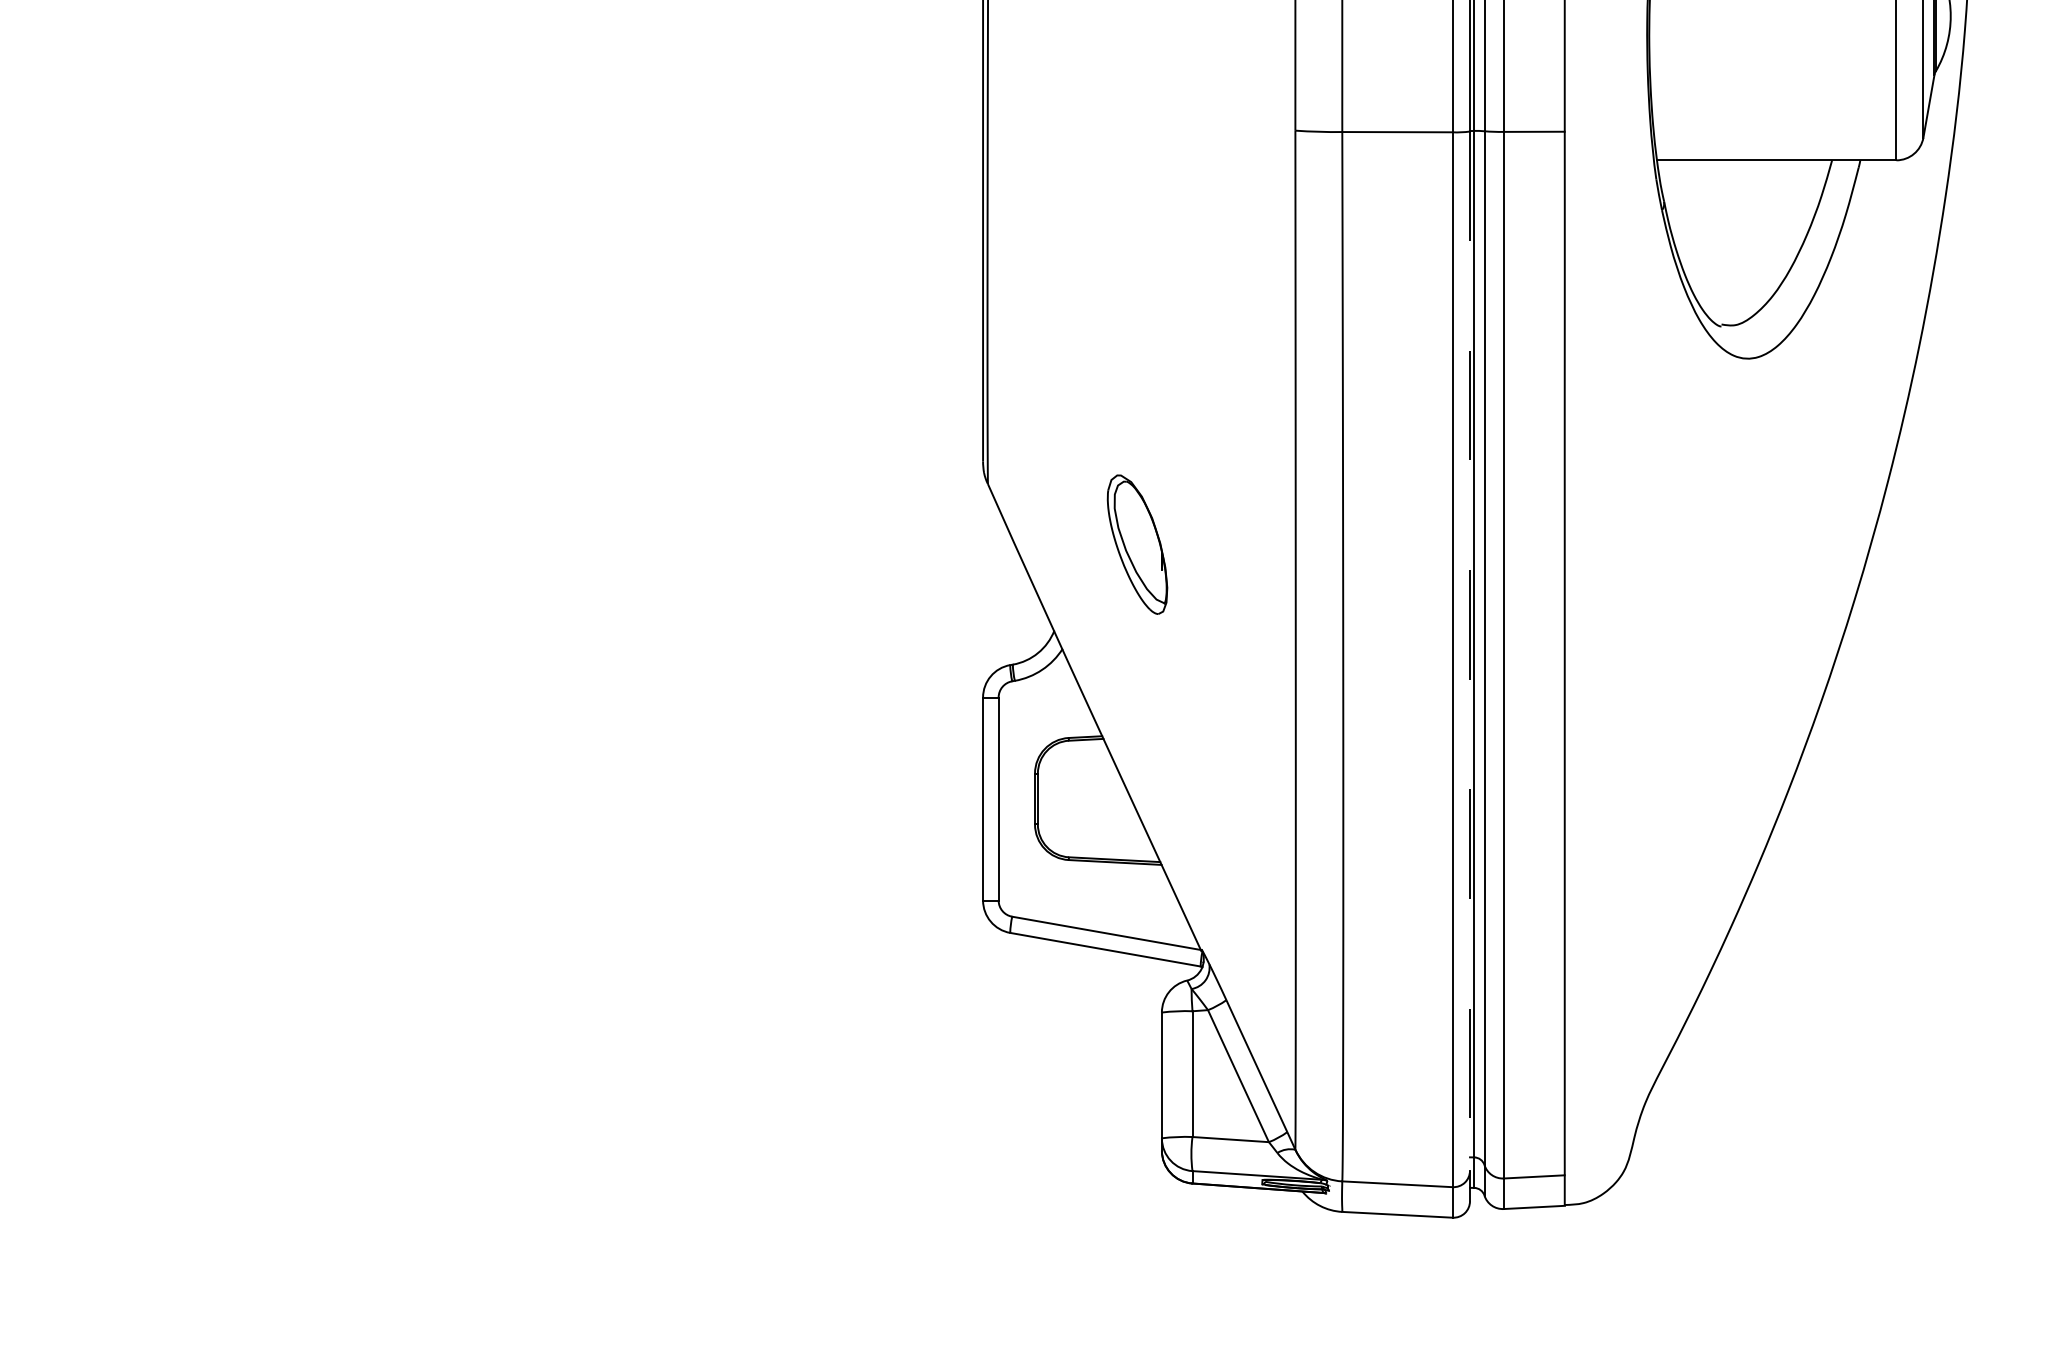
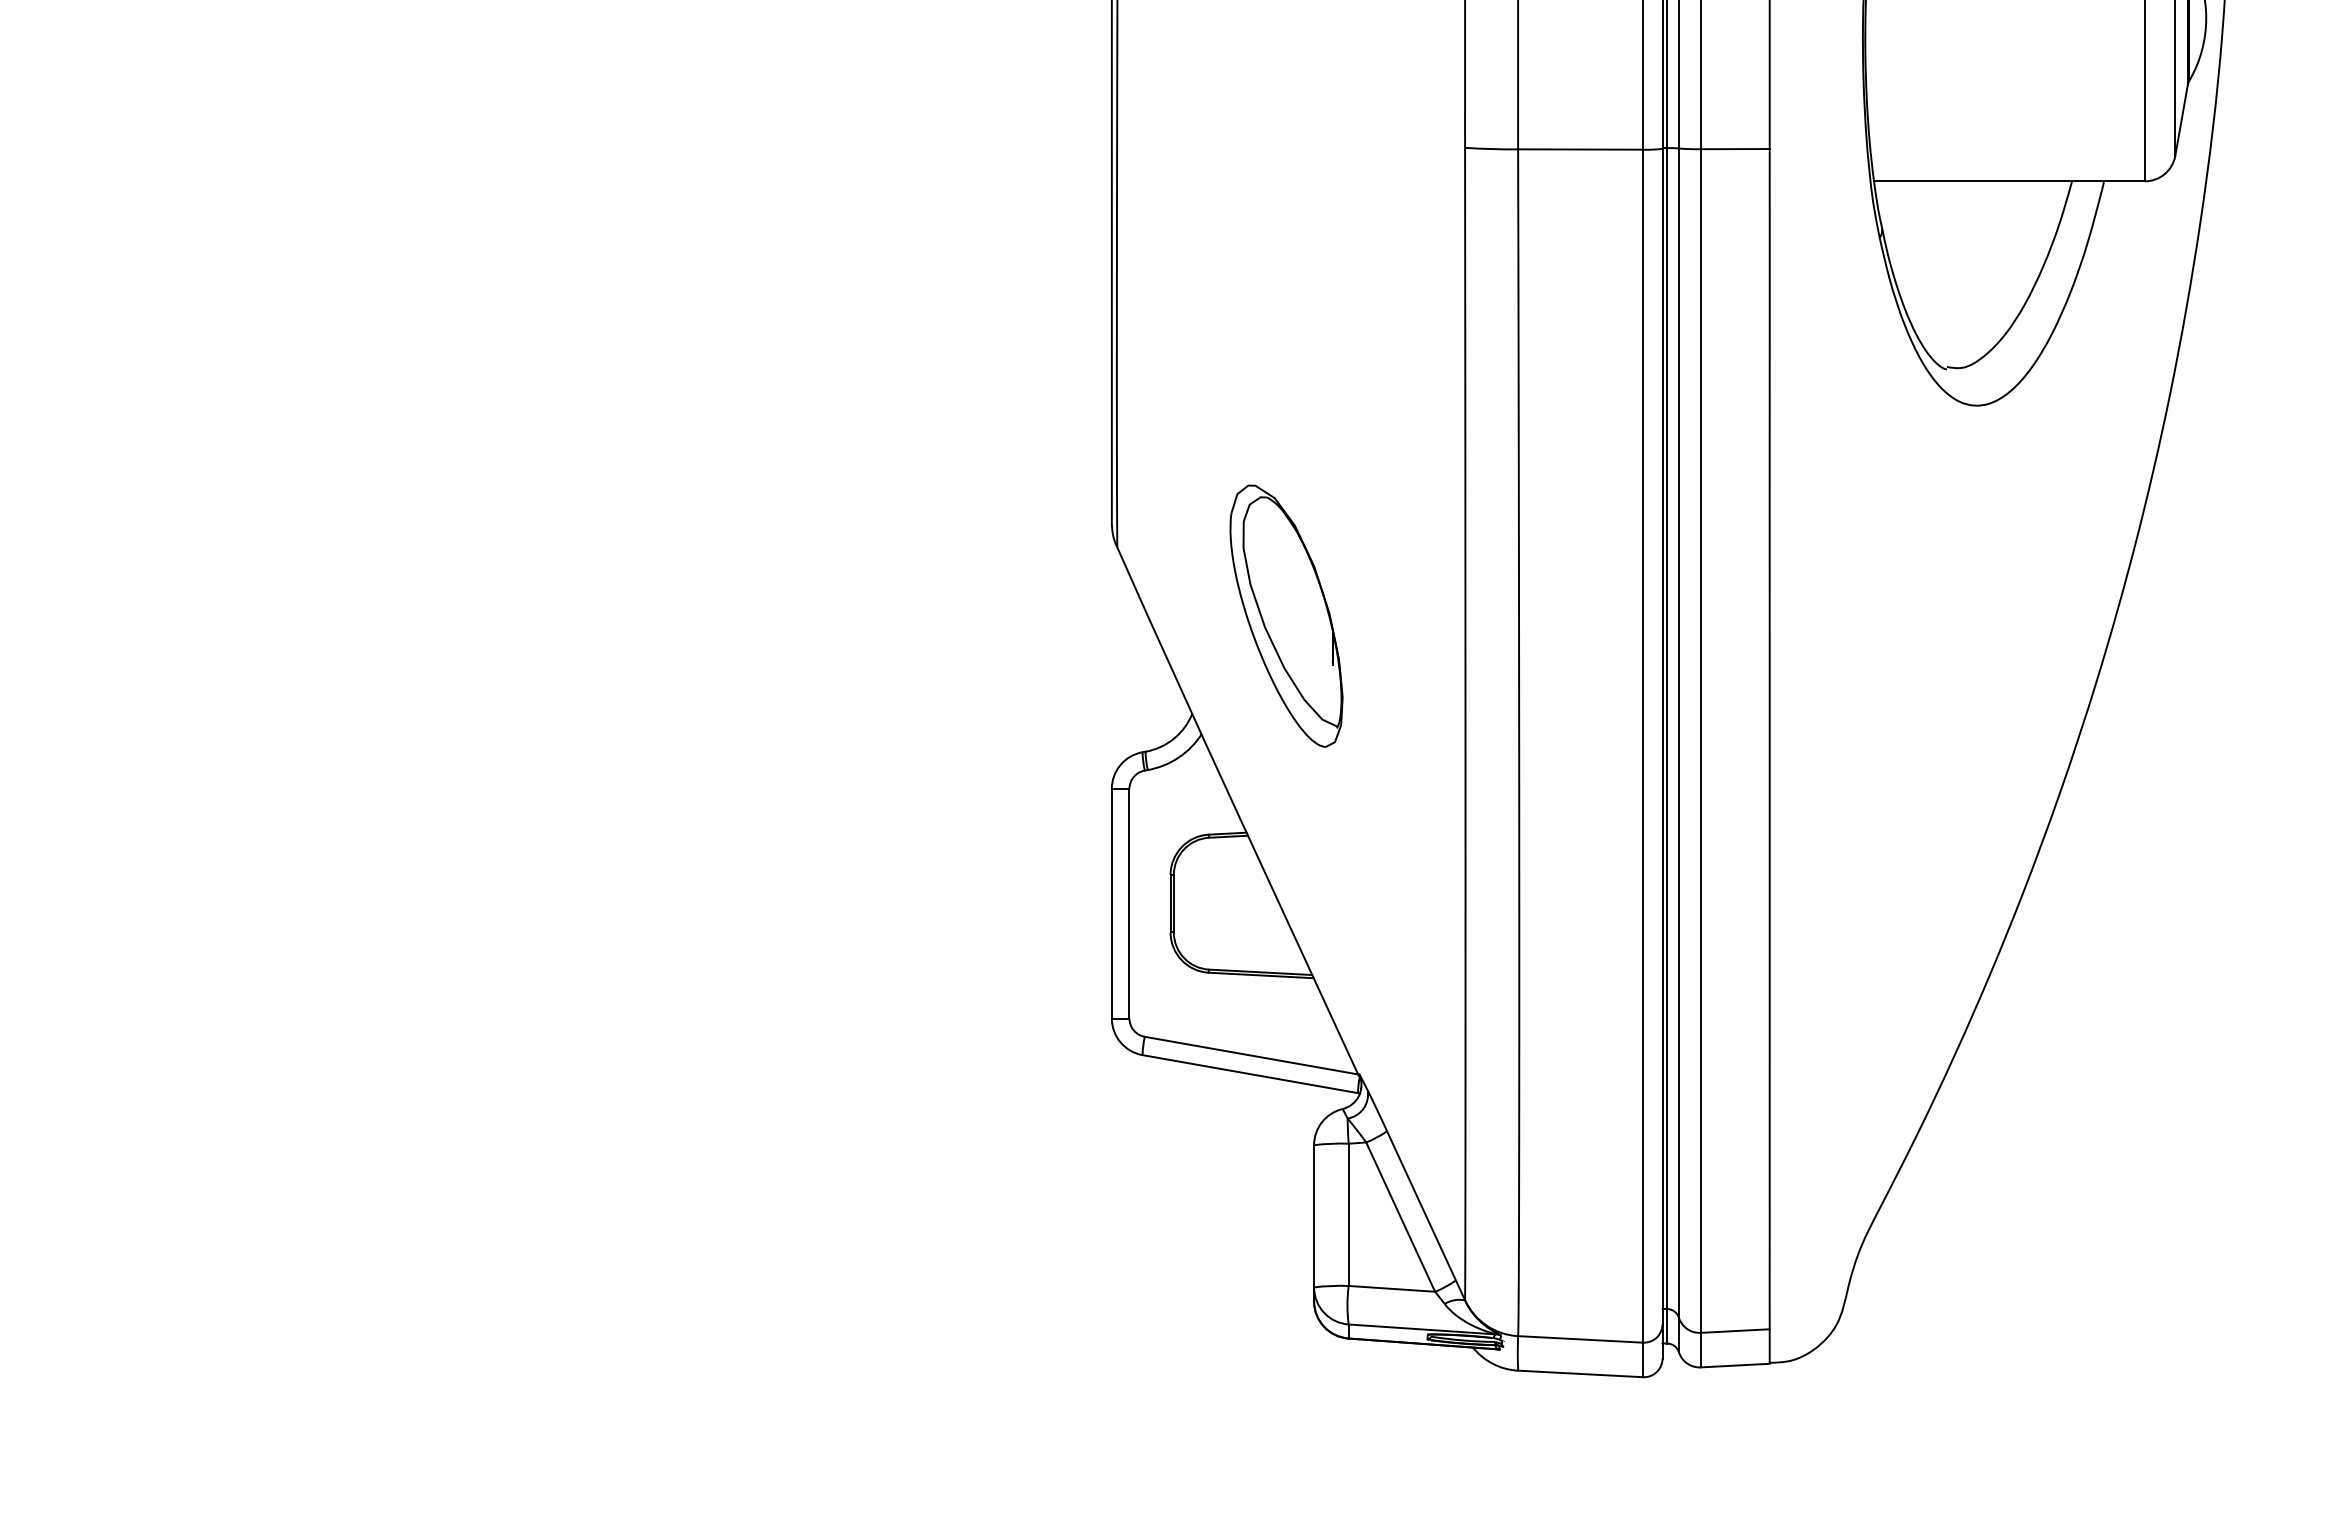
part: (1137, 544) -> (1286, 615), size x1.67
line: (1469, 651) -> (1662, 736), dashed -> solid

